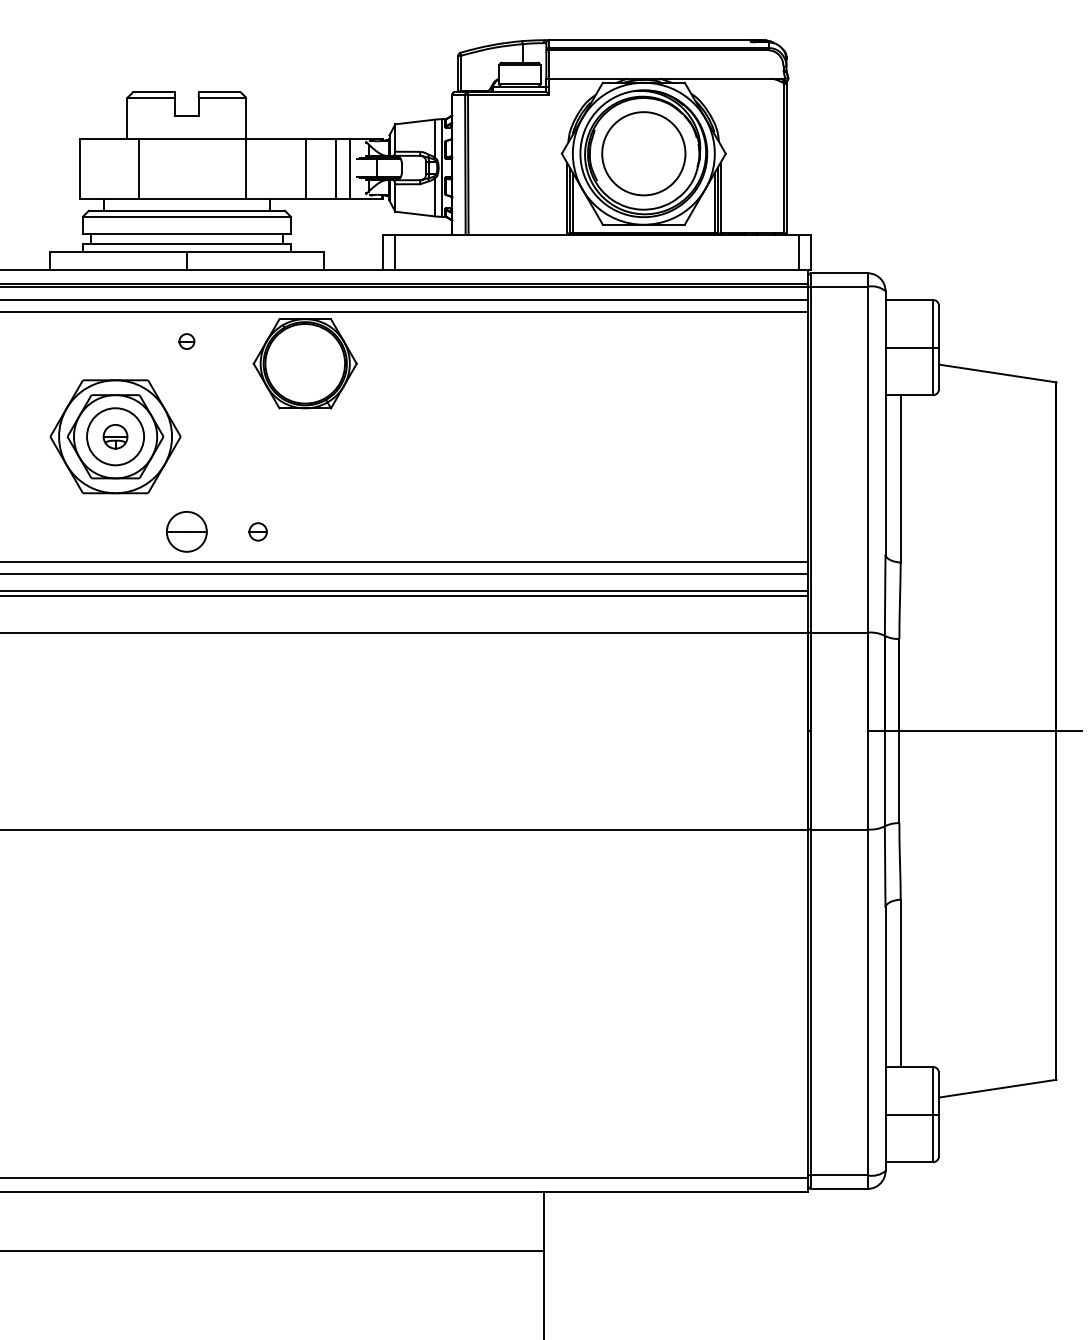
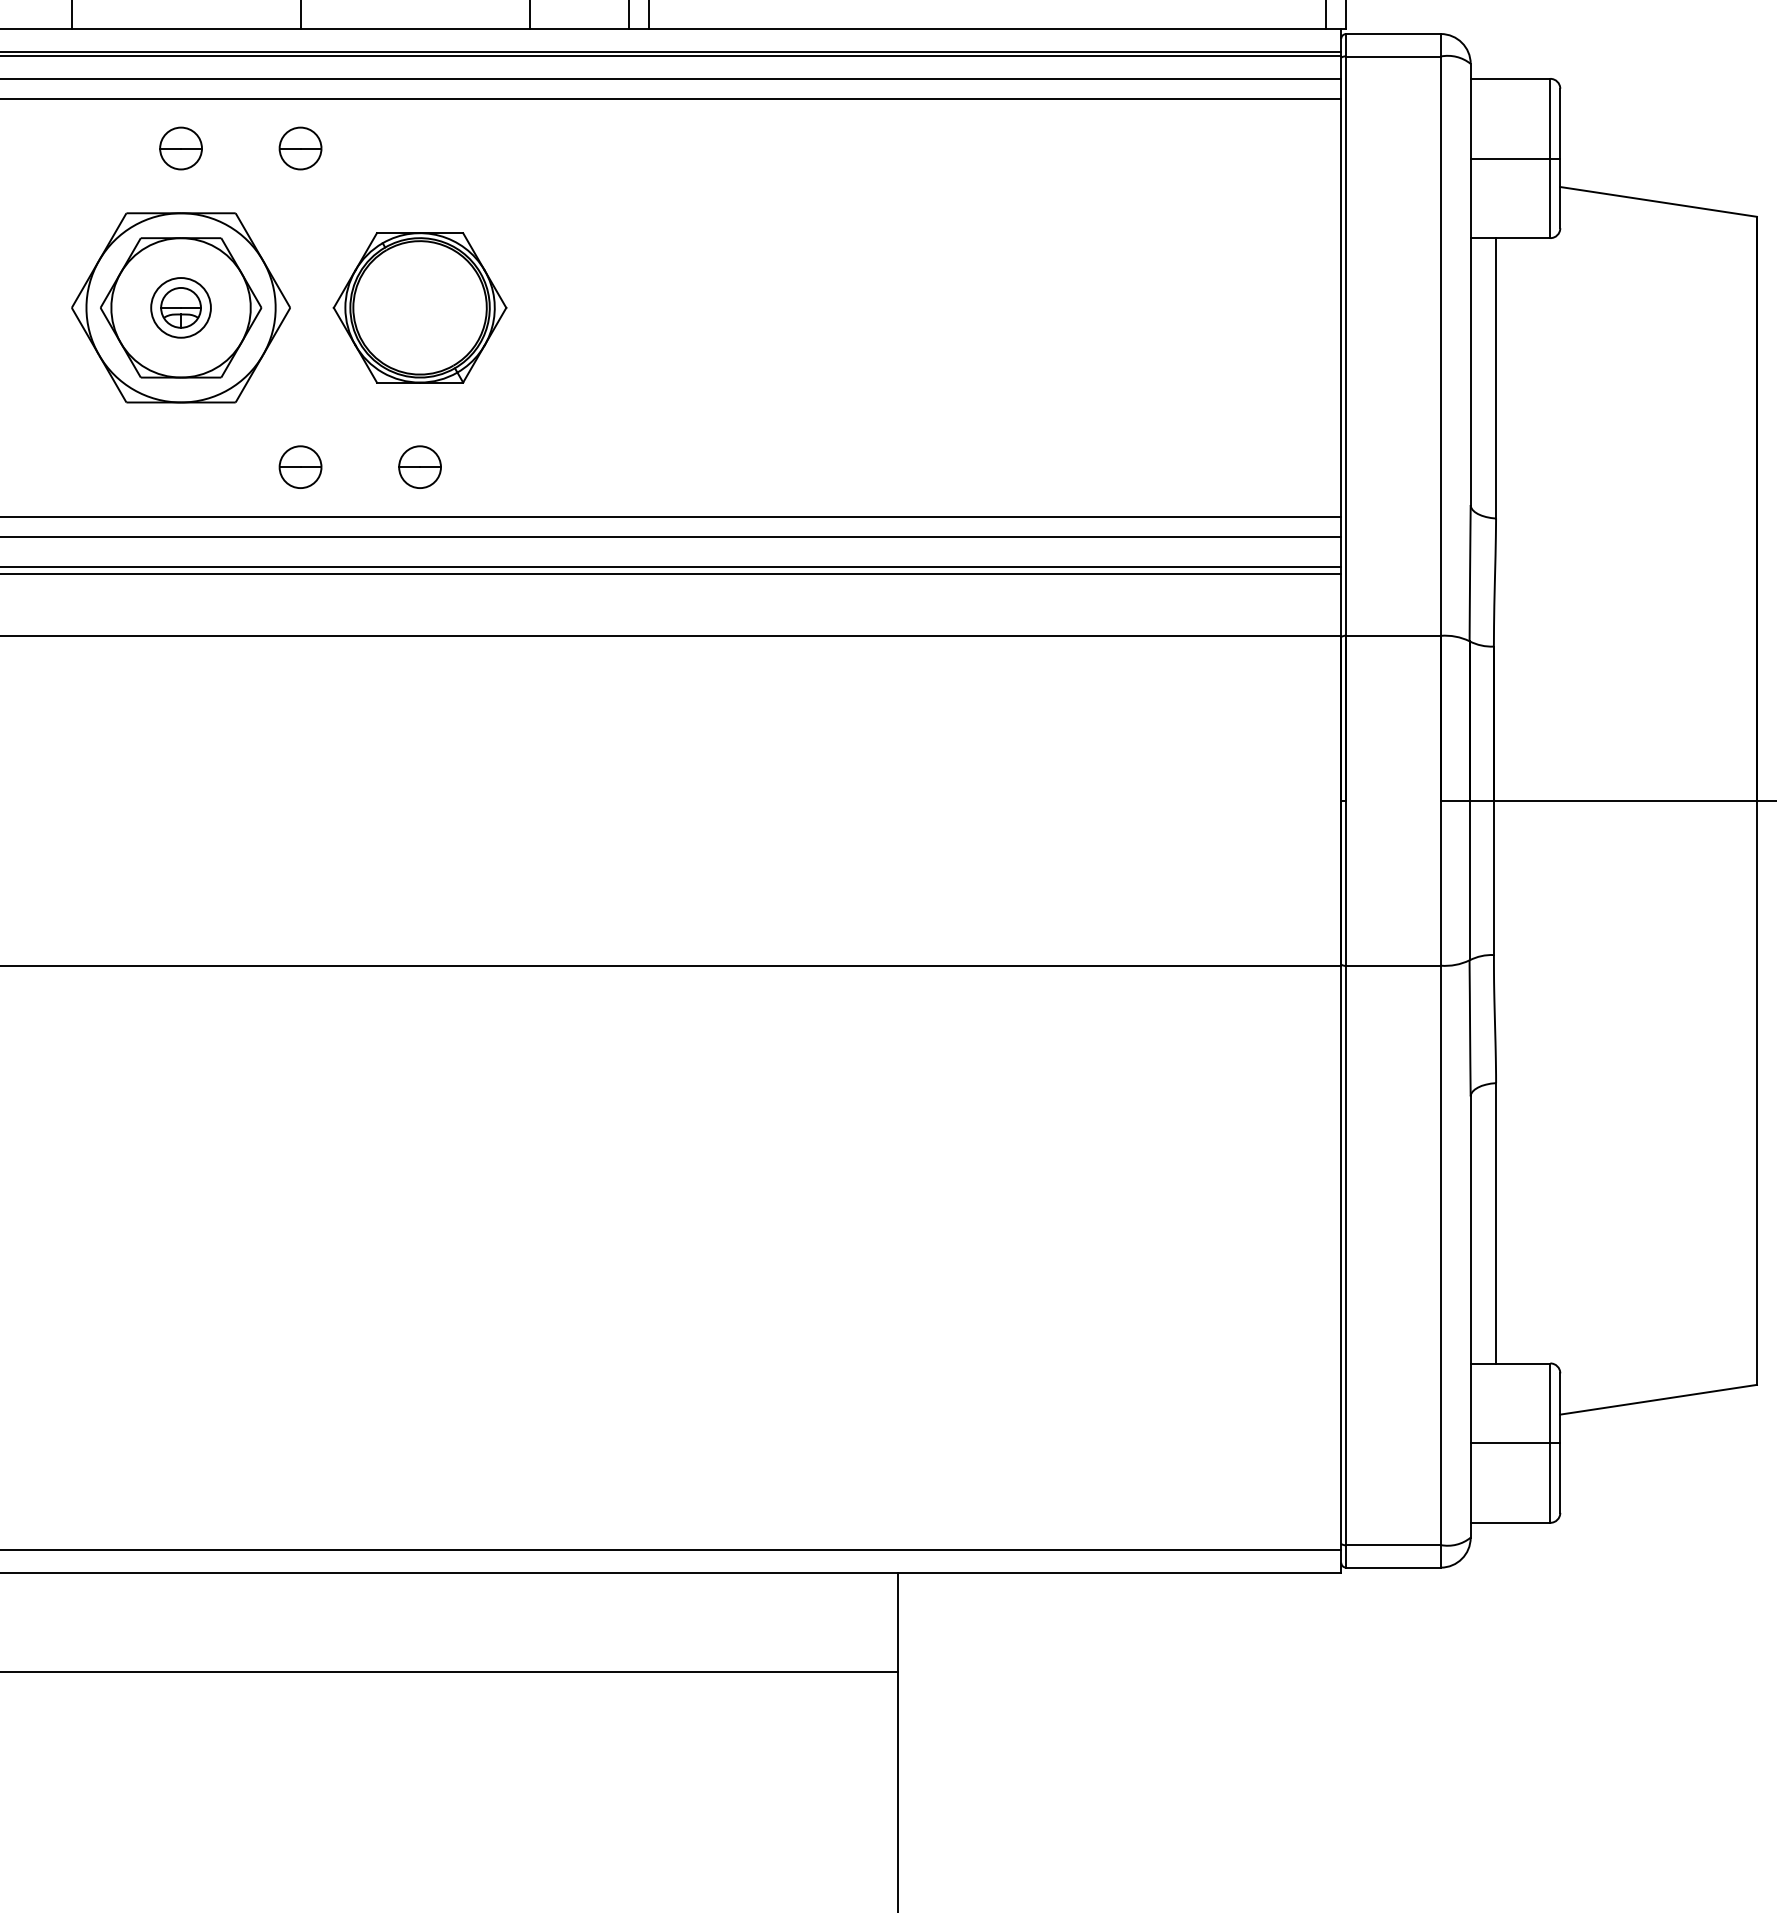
part: (115, 341) -> (180, 148), added
part: (186, 341) -> (299, 148), size x1.67
part: (304, 363) -> (418, 307), moved
circle: (115, 436) -> (180, 307), size x0.62
part: (186, 531) -> (299, 466), size x0.62
part: (257, 531) -> (418, 466), size x1.43

